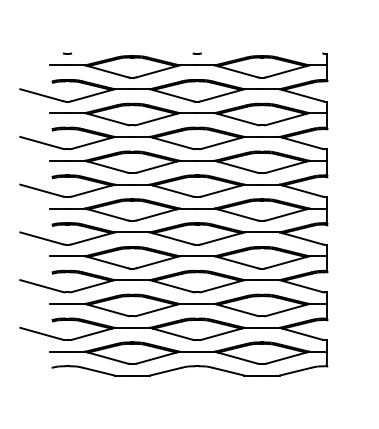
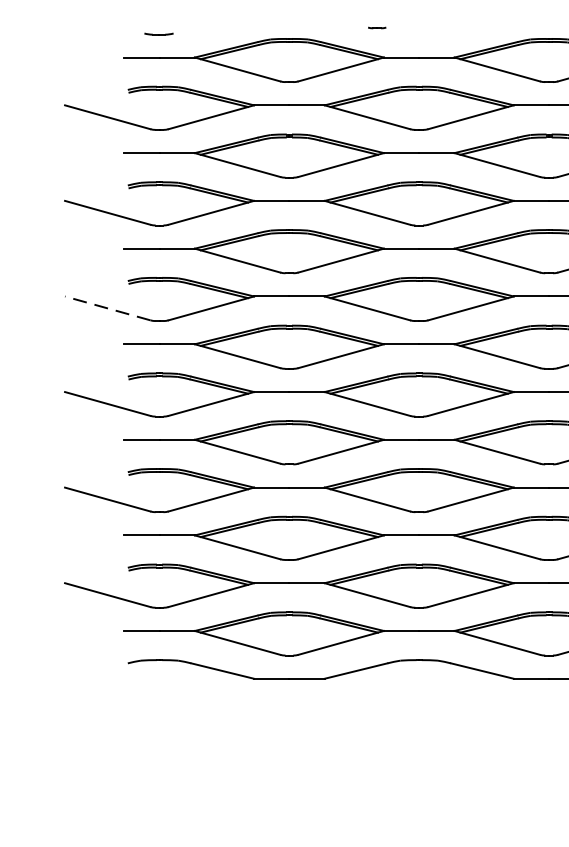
part: (67, 53) -> (159, 33), size x1.6
part: (196, 53) -> (375, 27), moved
line: (41, 190) -> (107, 308), solid -> dashed

